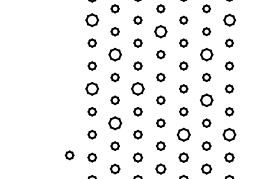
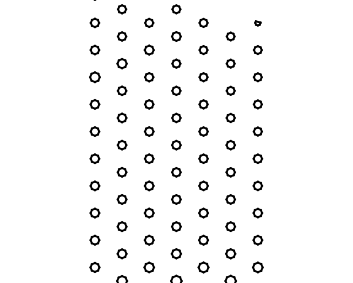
part: (91, 20) -> (94, 104), size x0.62
part: (229, 20) -> (257, 104), size x0.62
part: (160, 31) -> (176, 117), size x0.62
part: (114, 54) -> (121, 144), size x0.62
part: (206, 54) -> (230, 144), size x0.62
part: (91, 88) -> (94, 185), size x0.62
part: (138, 88) -> (149, 185), size x0.62
part: (206, 100) -> (230, 199), size x0.62
part: (114, 123) -> (121, 226), size x0.62
part: (183, 134) -> (203, 239), size x0.62
part: (229, 134) -> (257, 239), size x0.62
part: (69, 155) -> (67, 264), removed

